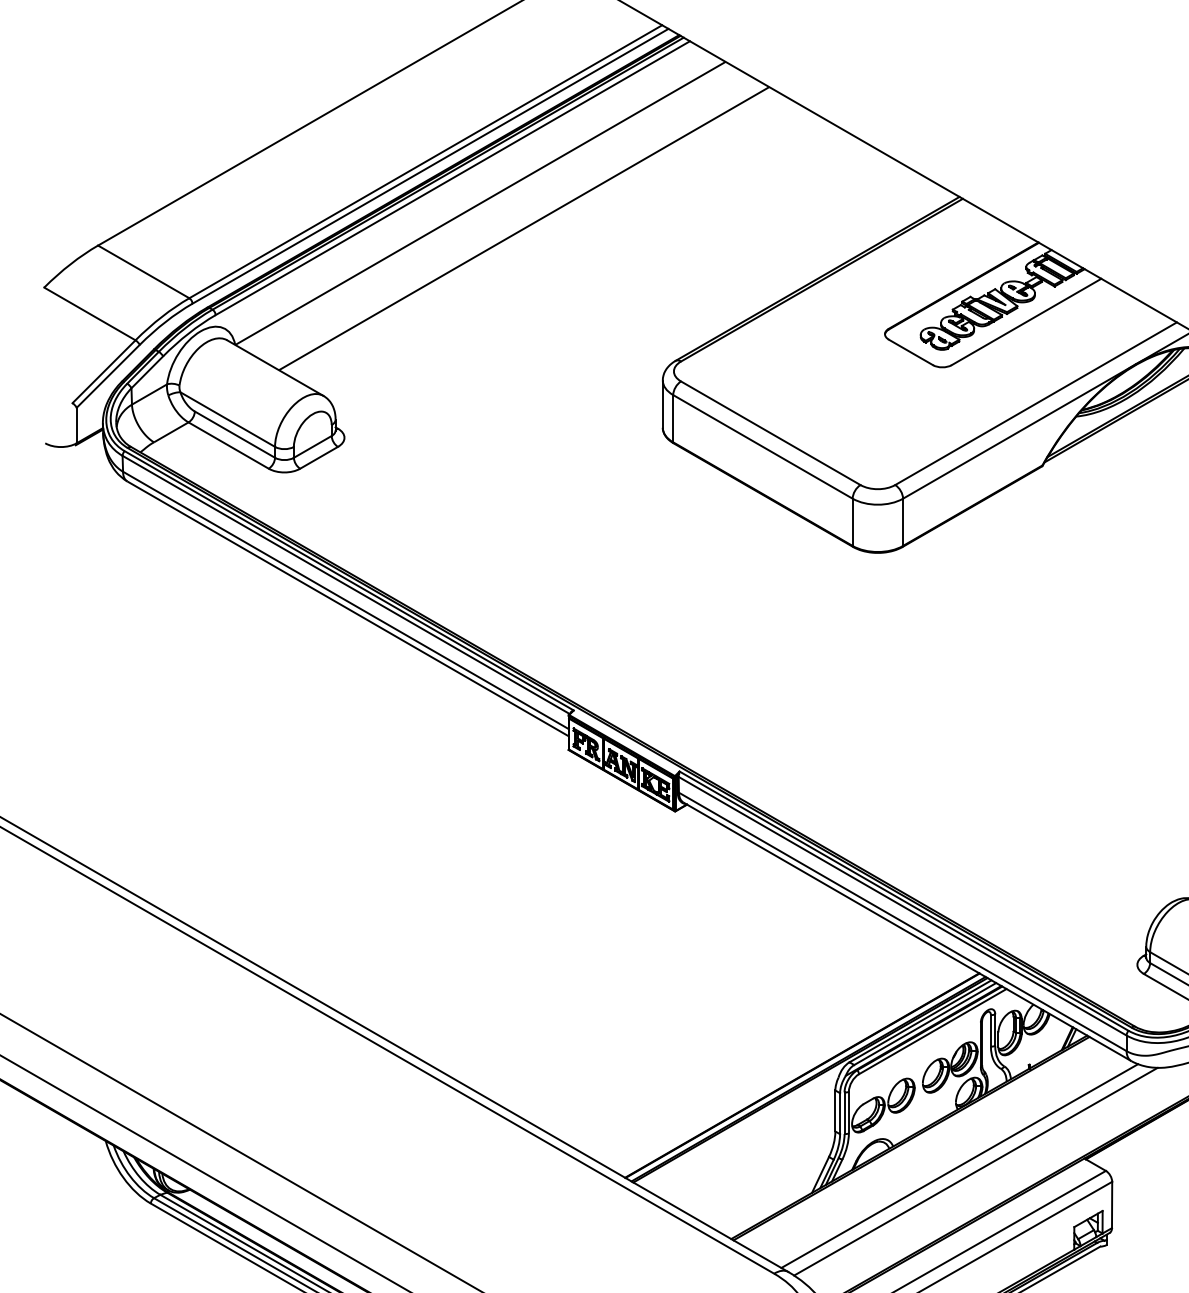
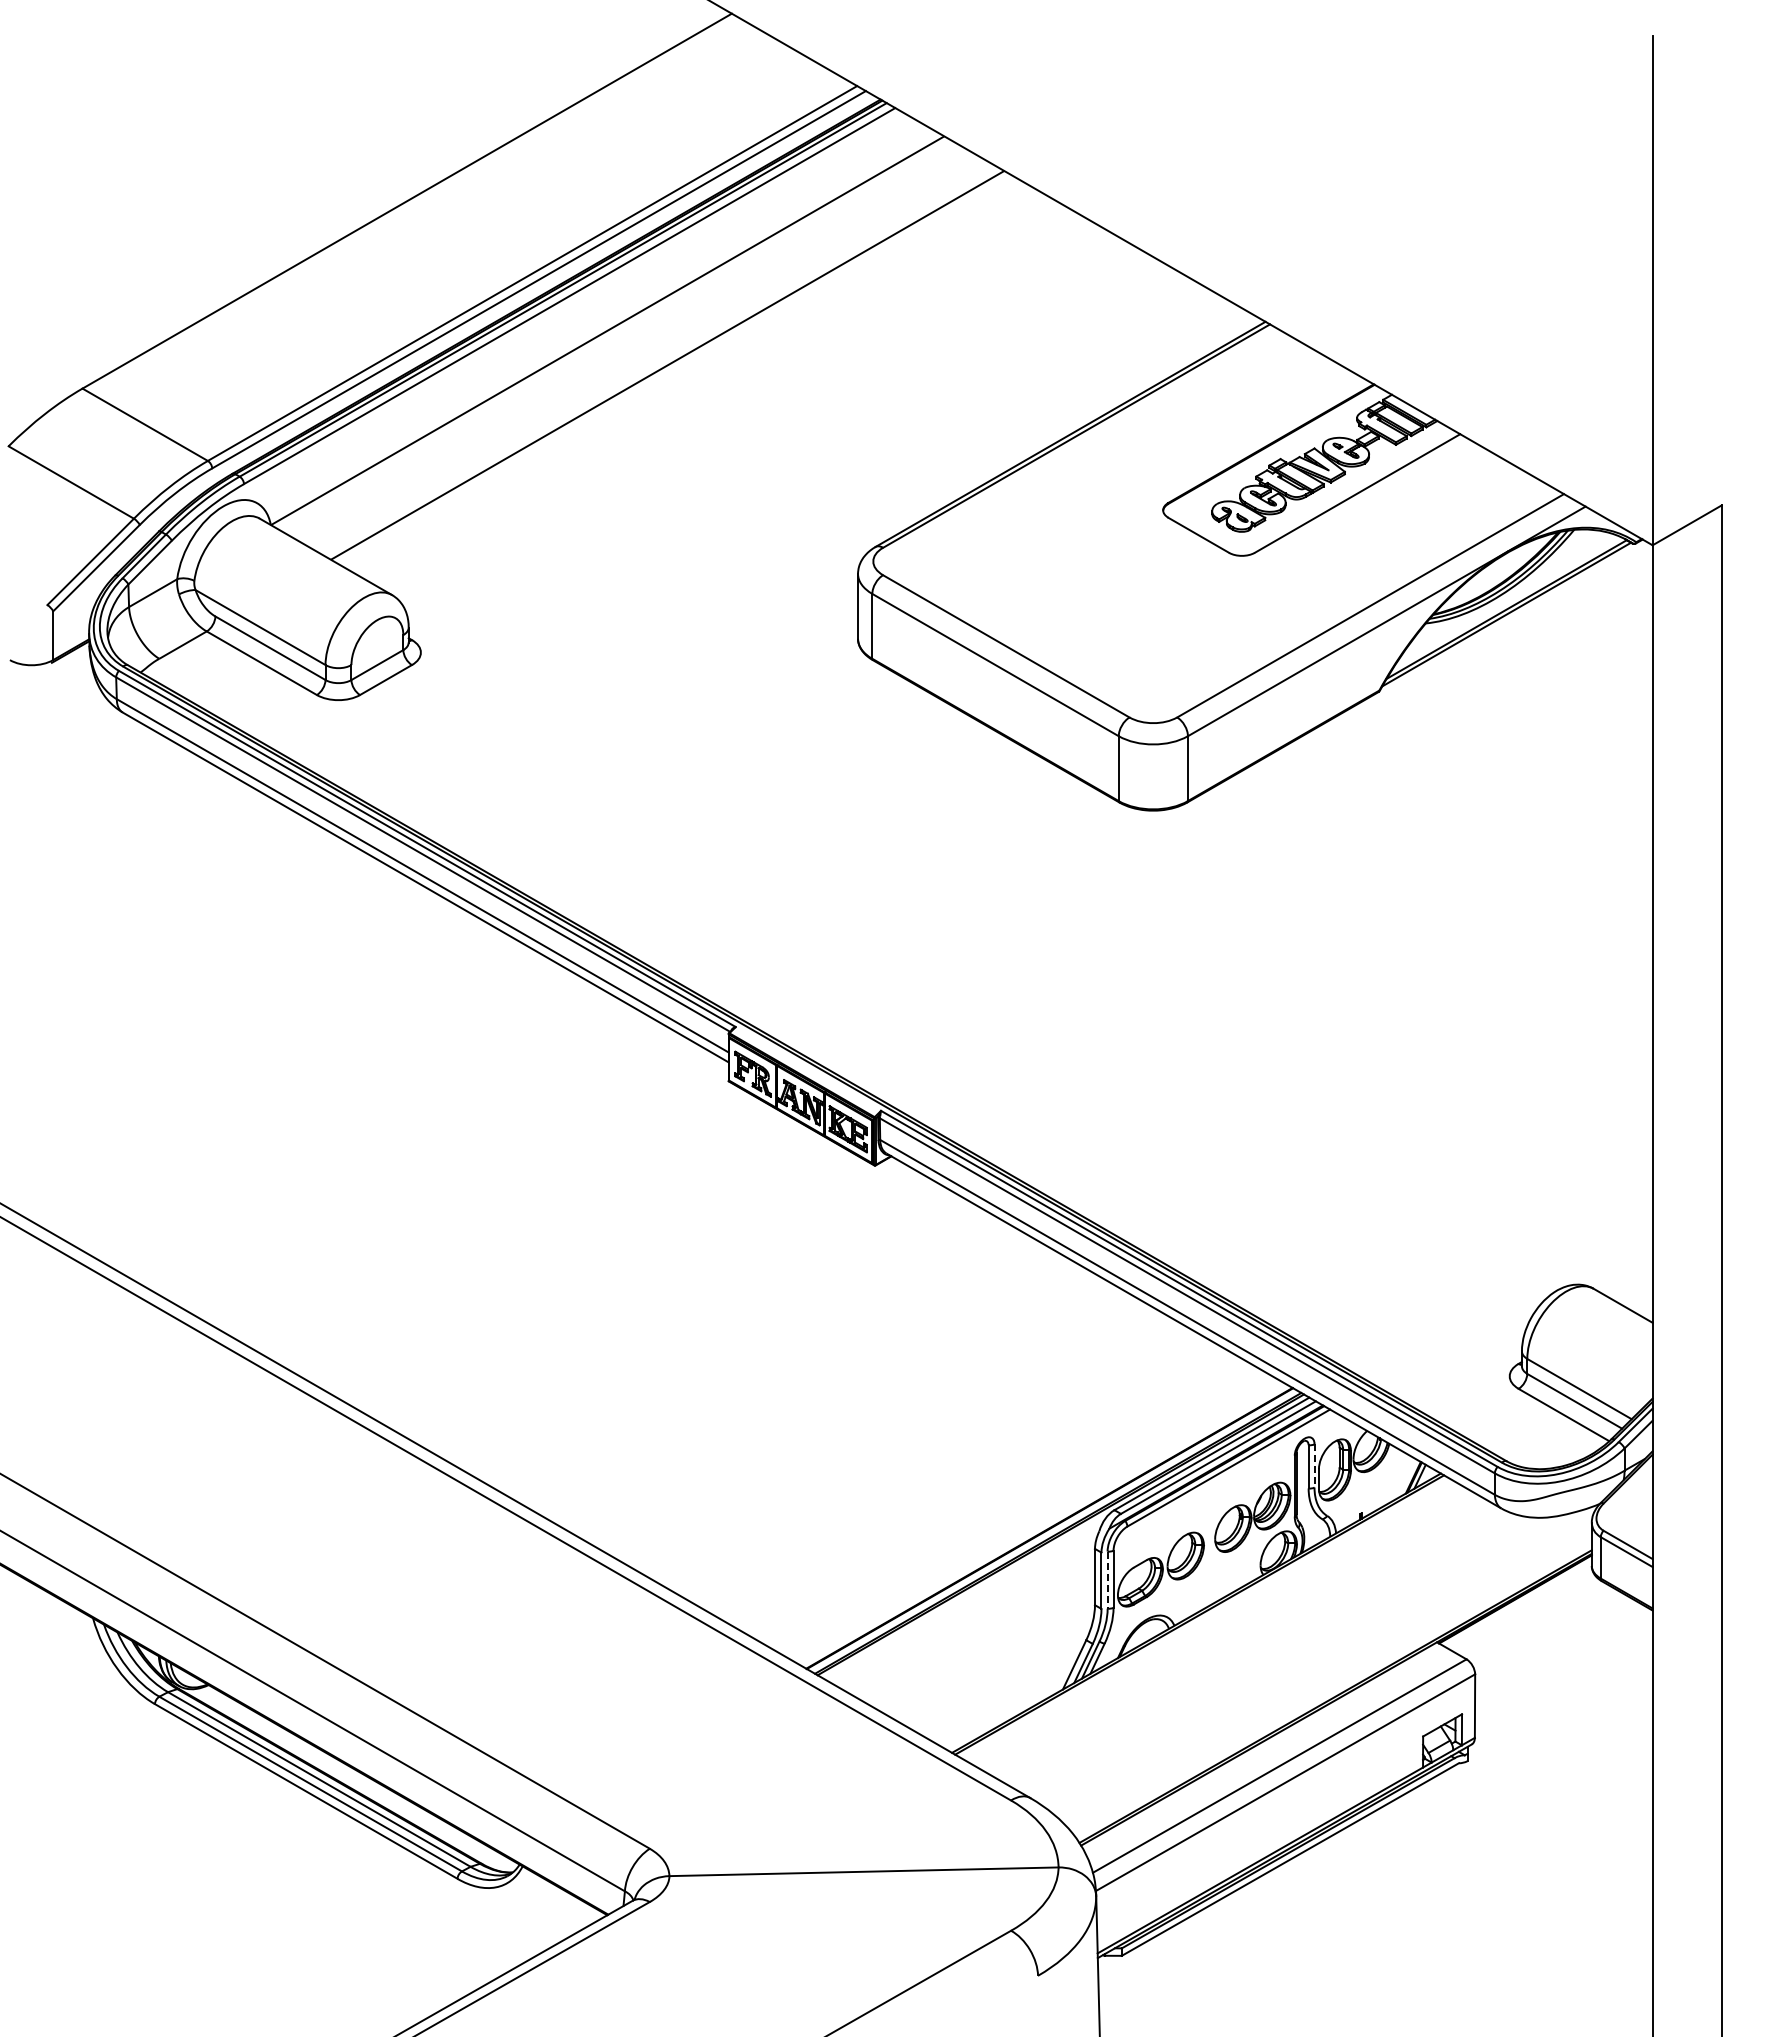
line: (995, 1029) -> (1314, 1465), solid -> dashed
line: (844, 1113) -> (1107, 1580), solid -> dashed
line: (959, 1165) -> (1265, 1652), removed
line: (975, 1171) -> (1287, 1660), removed

